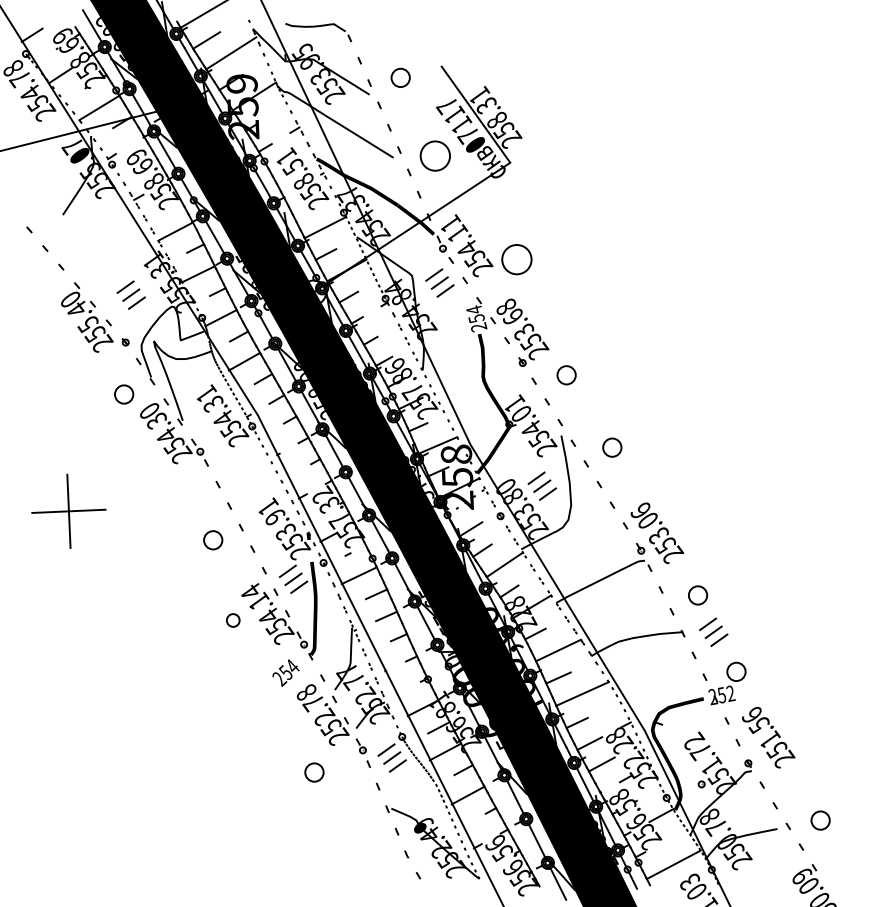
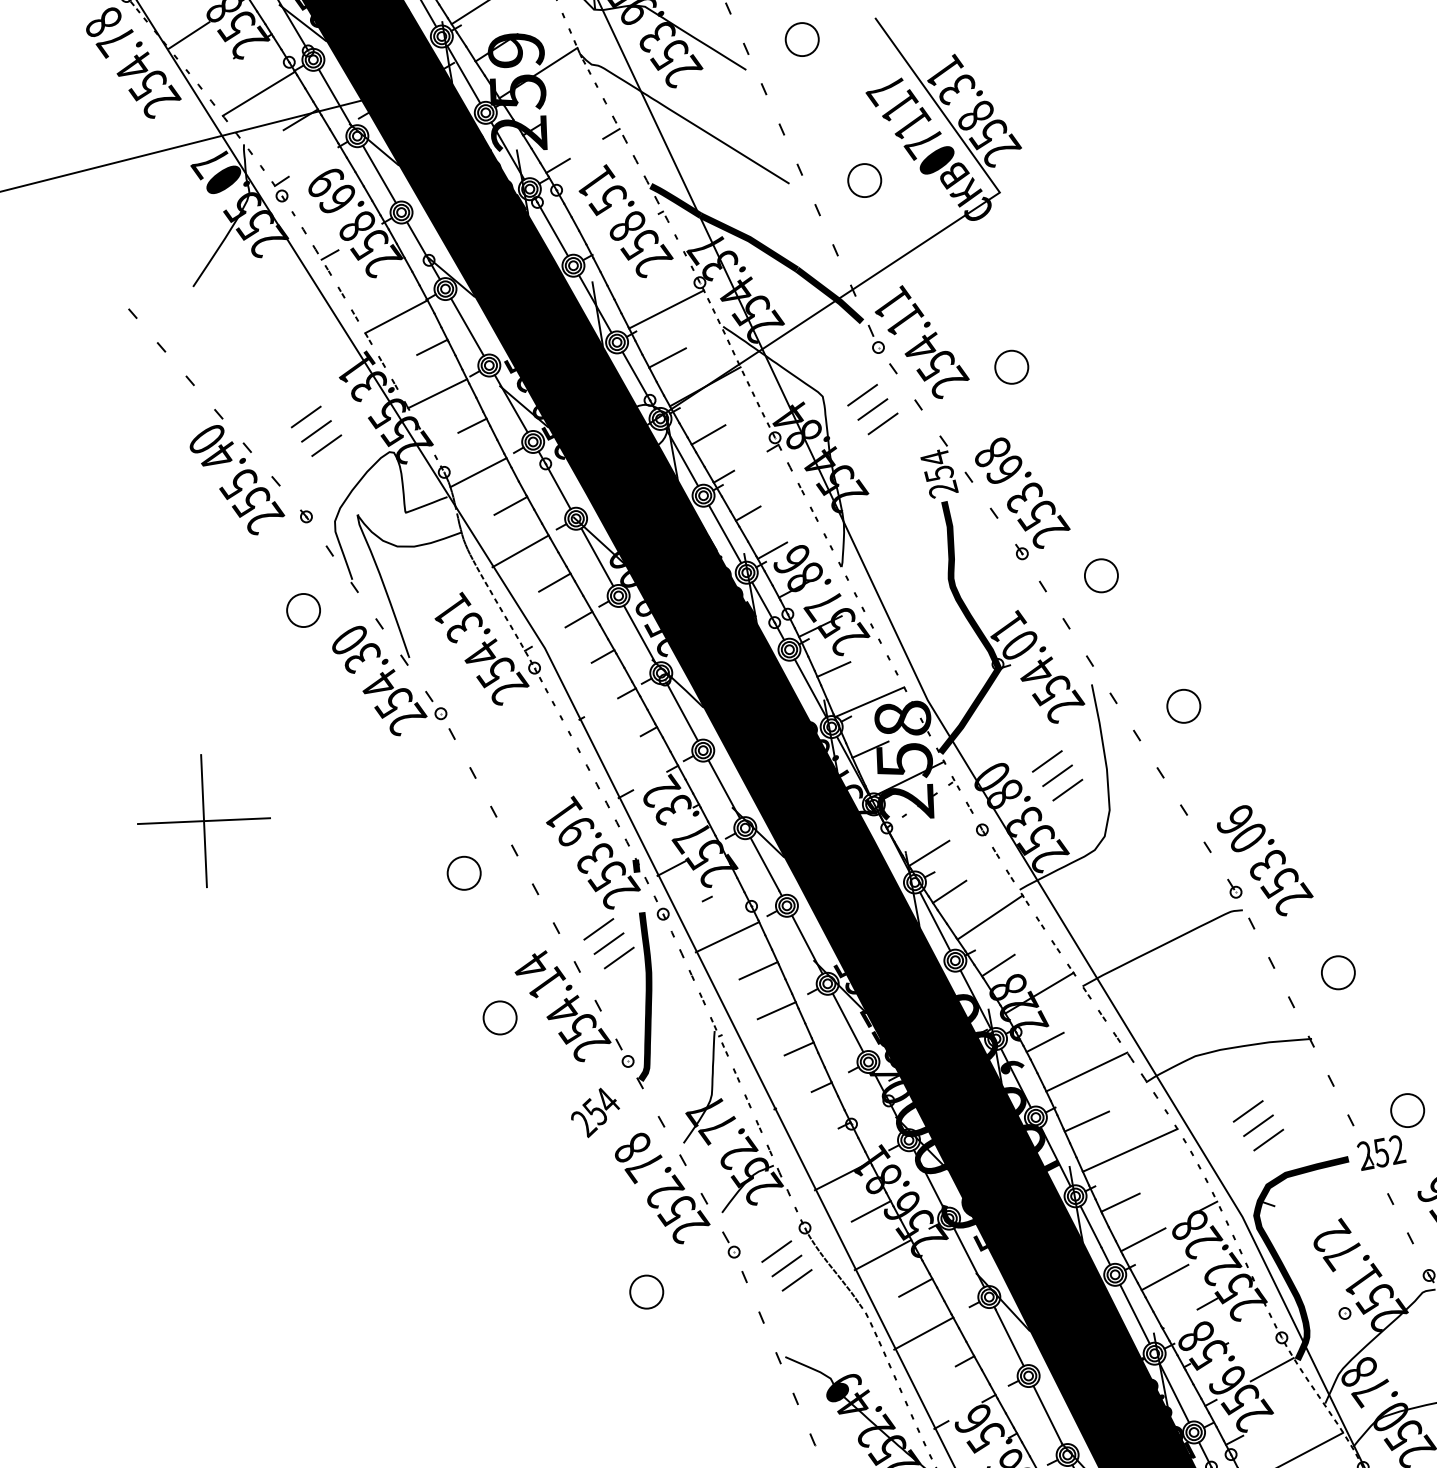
circle: (435, 155) -> (864, 179), size x0.62
circle: (516, 259) -> (1011, 367), size x0.62
circle: (233, 620) -> (500, 1017), size x1.43
part: (713, 631) -> (1258, 1124), moved

